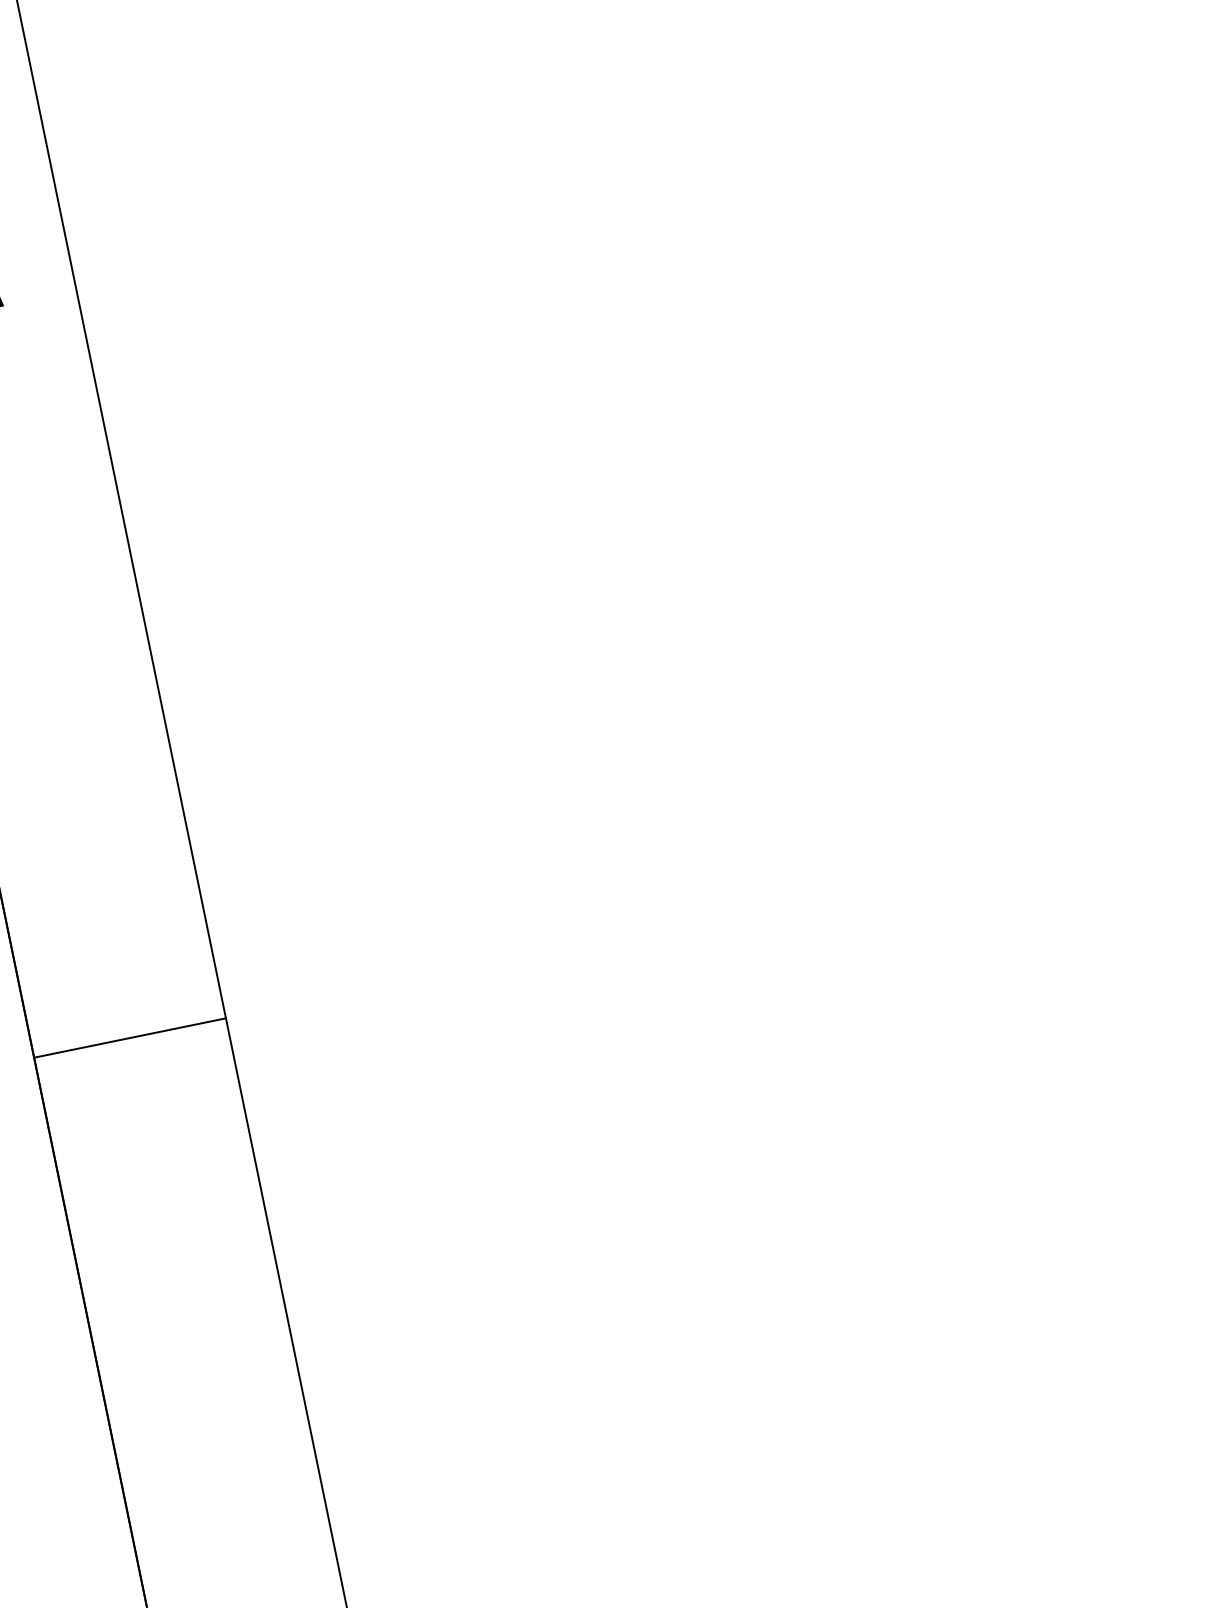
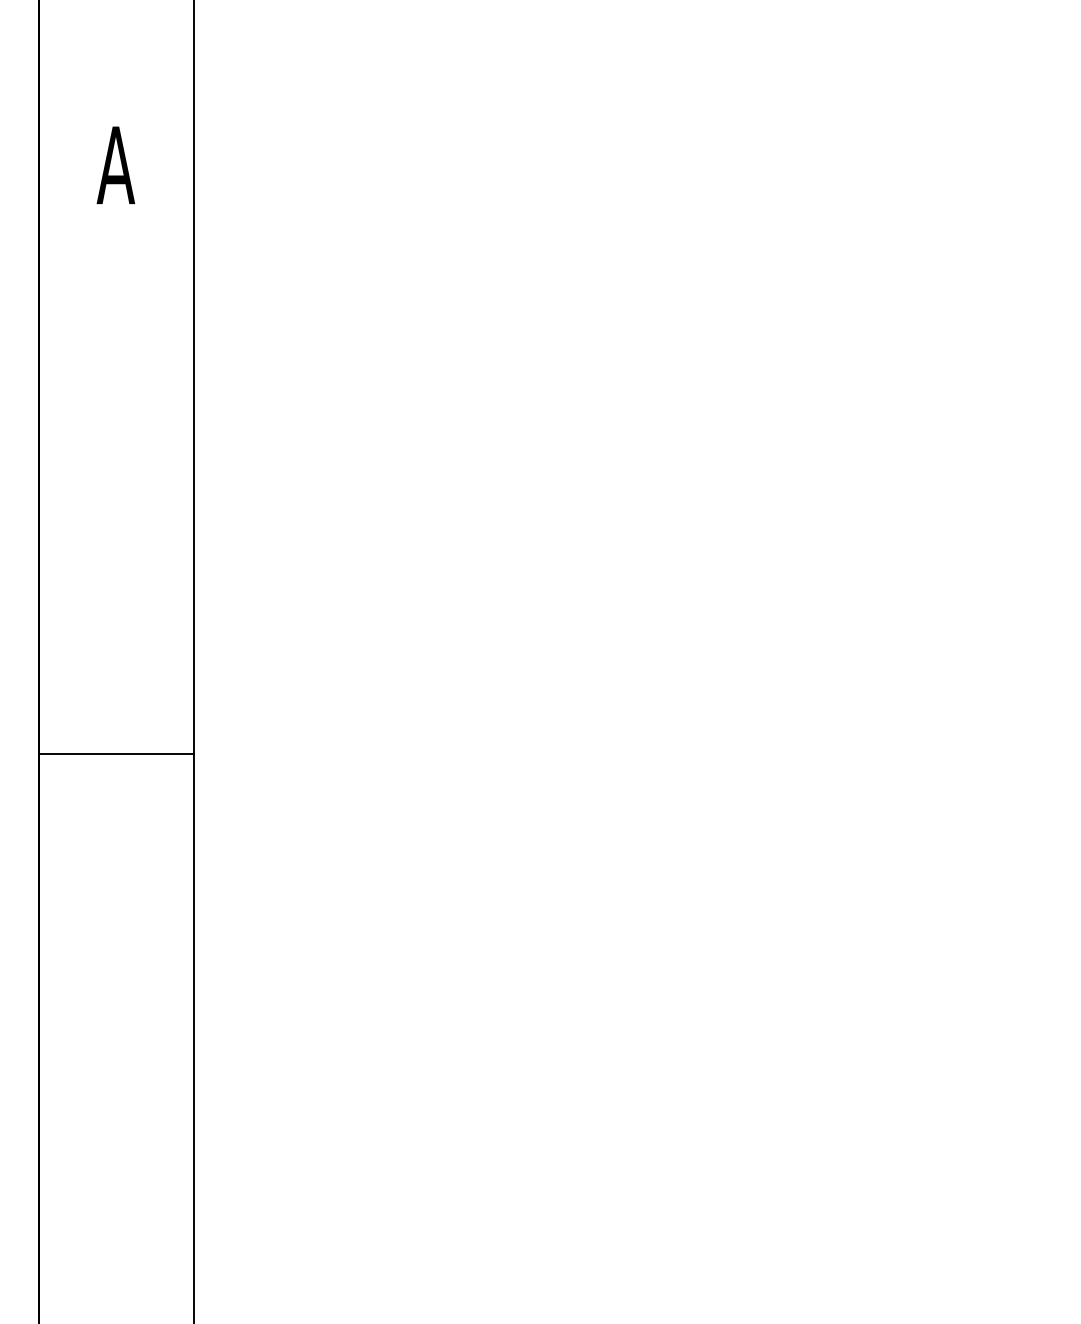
line: (128, 1038) -> (115, 753), moved

